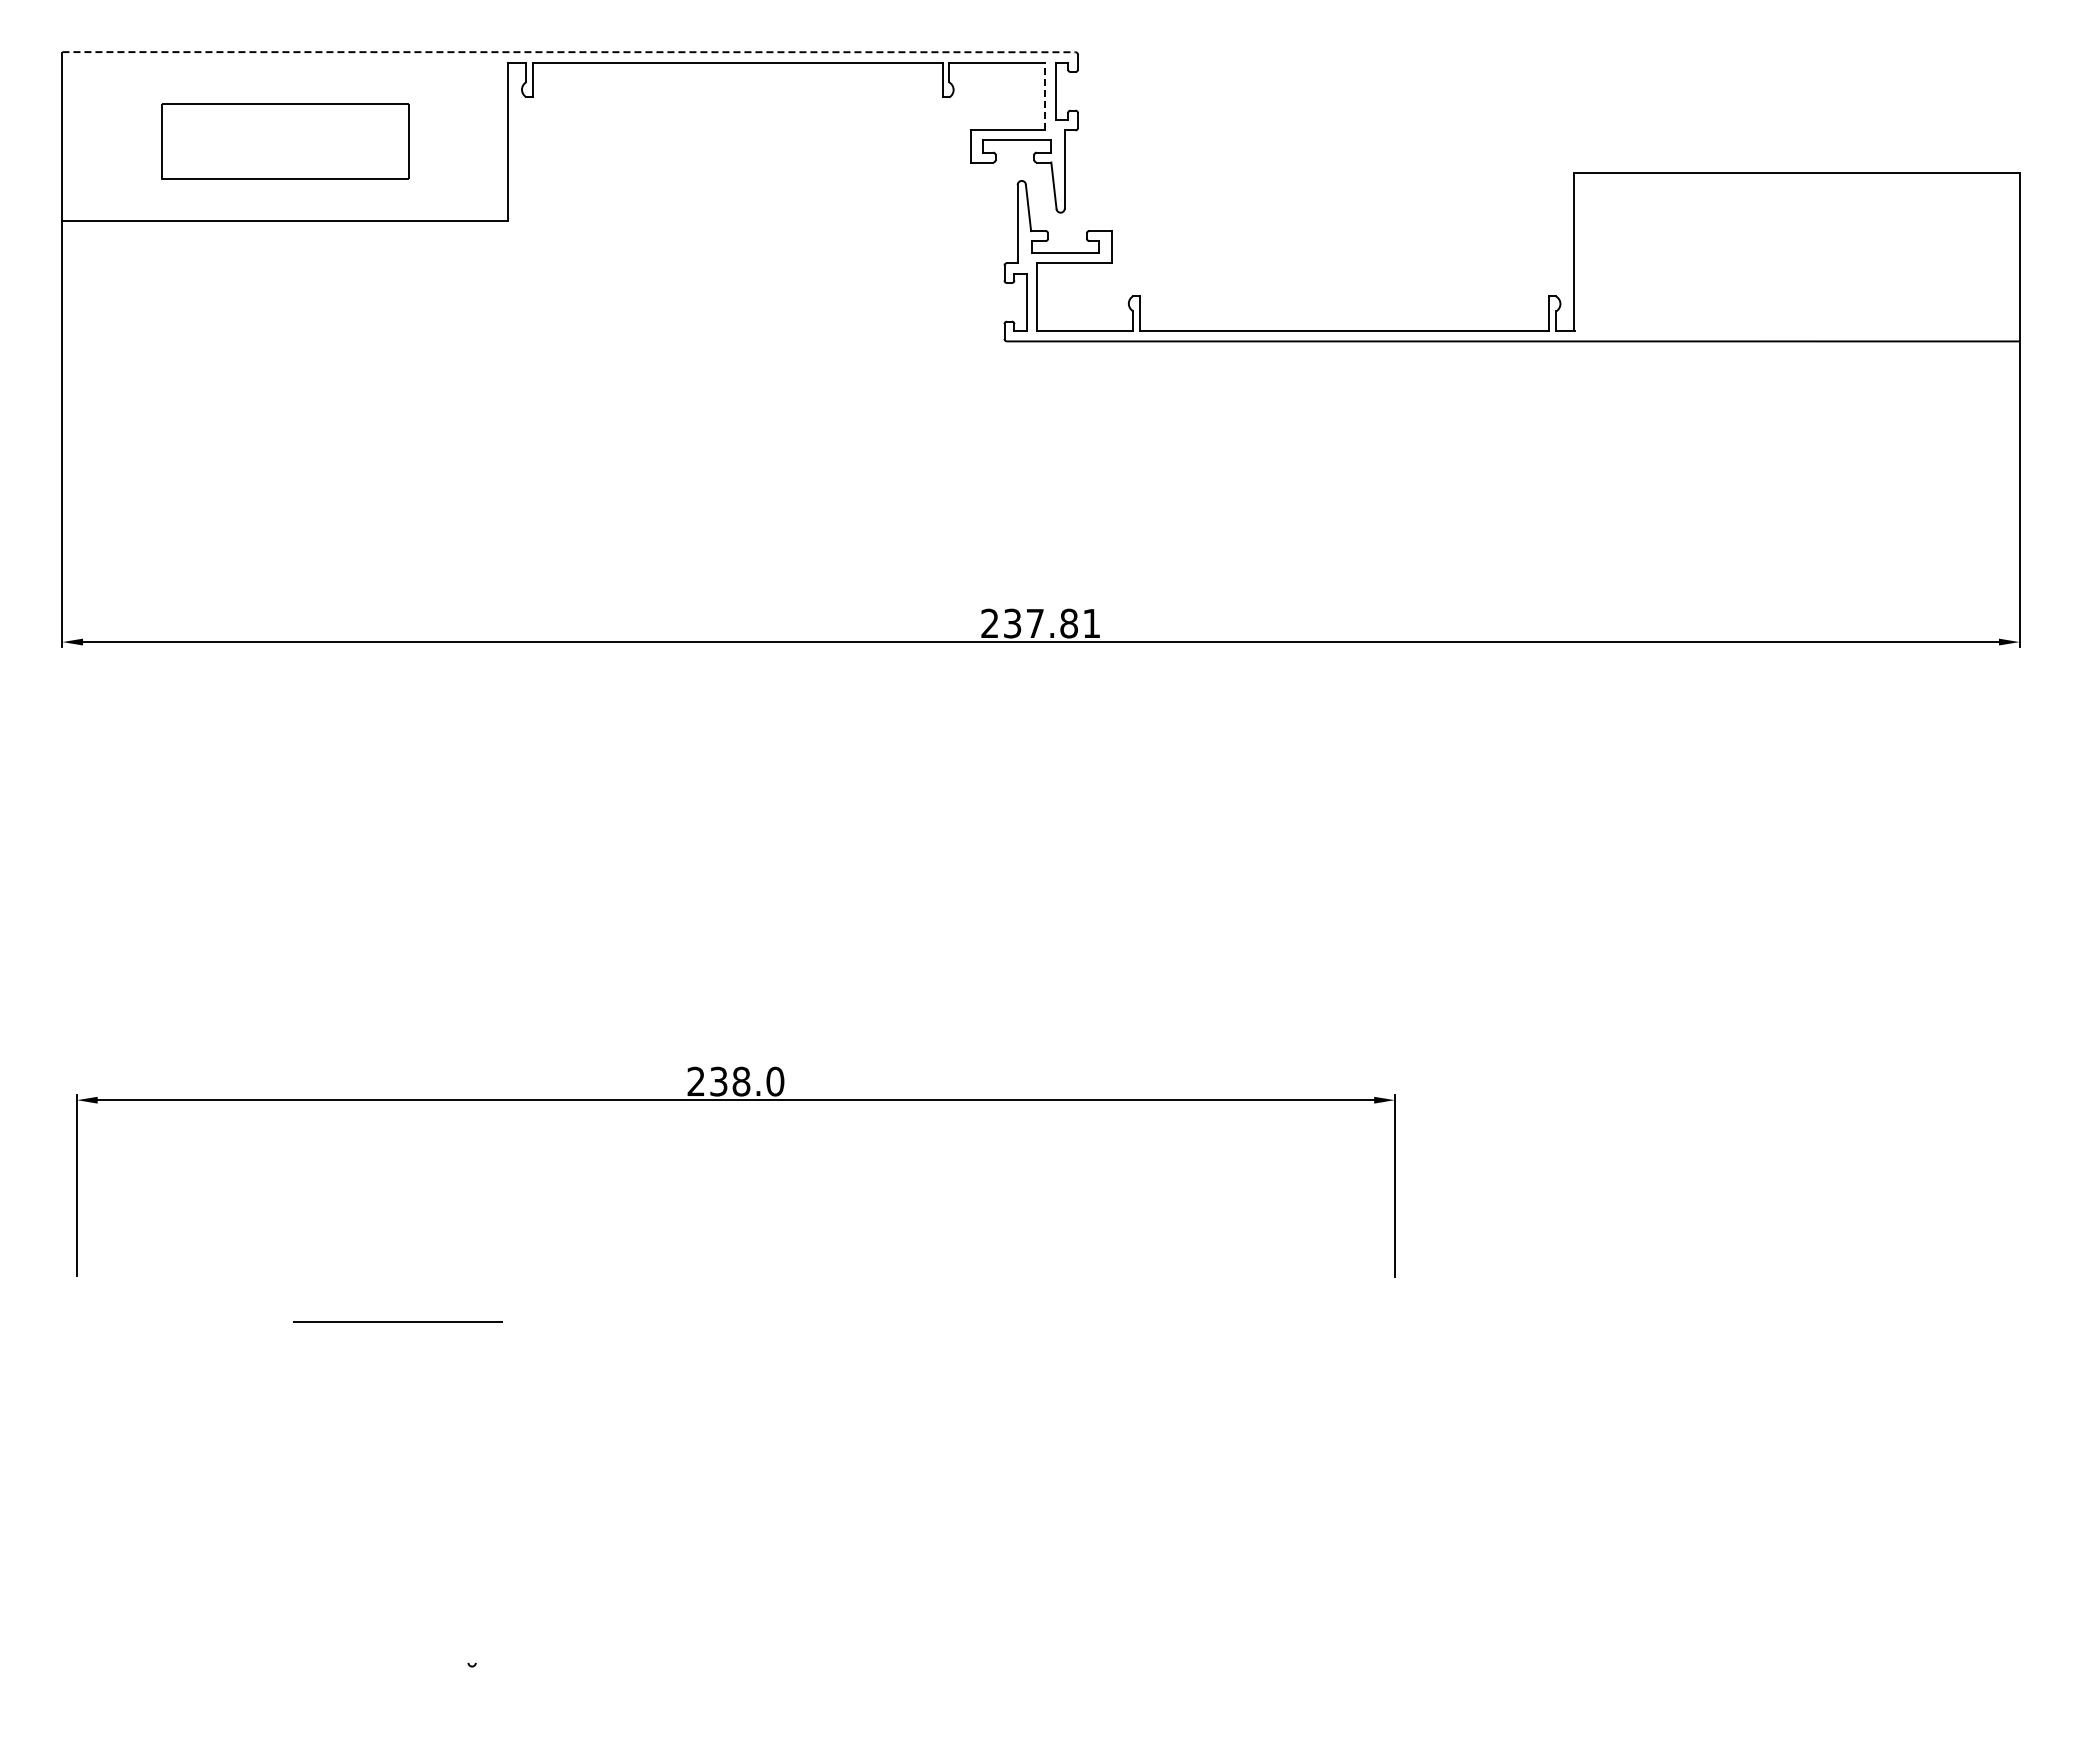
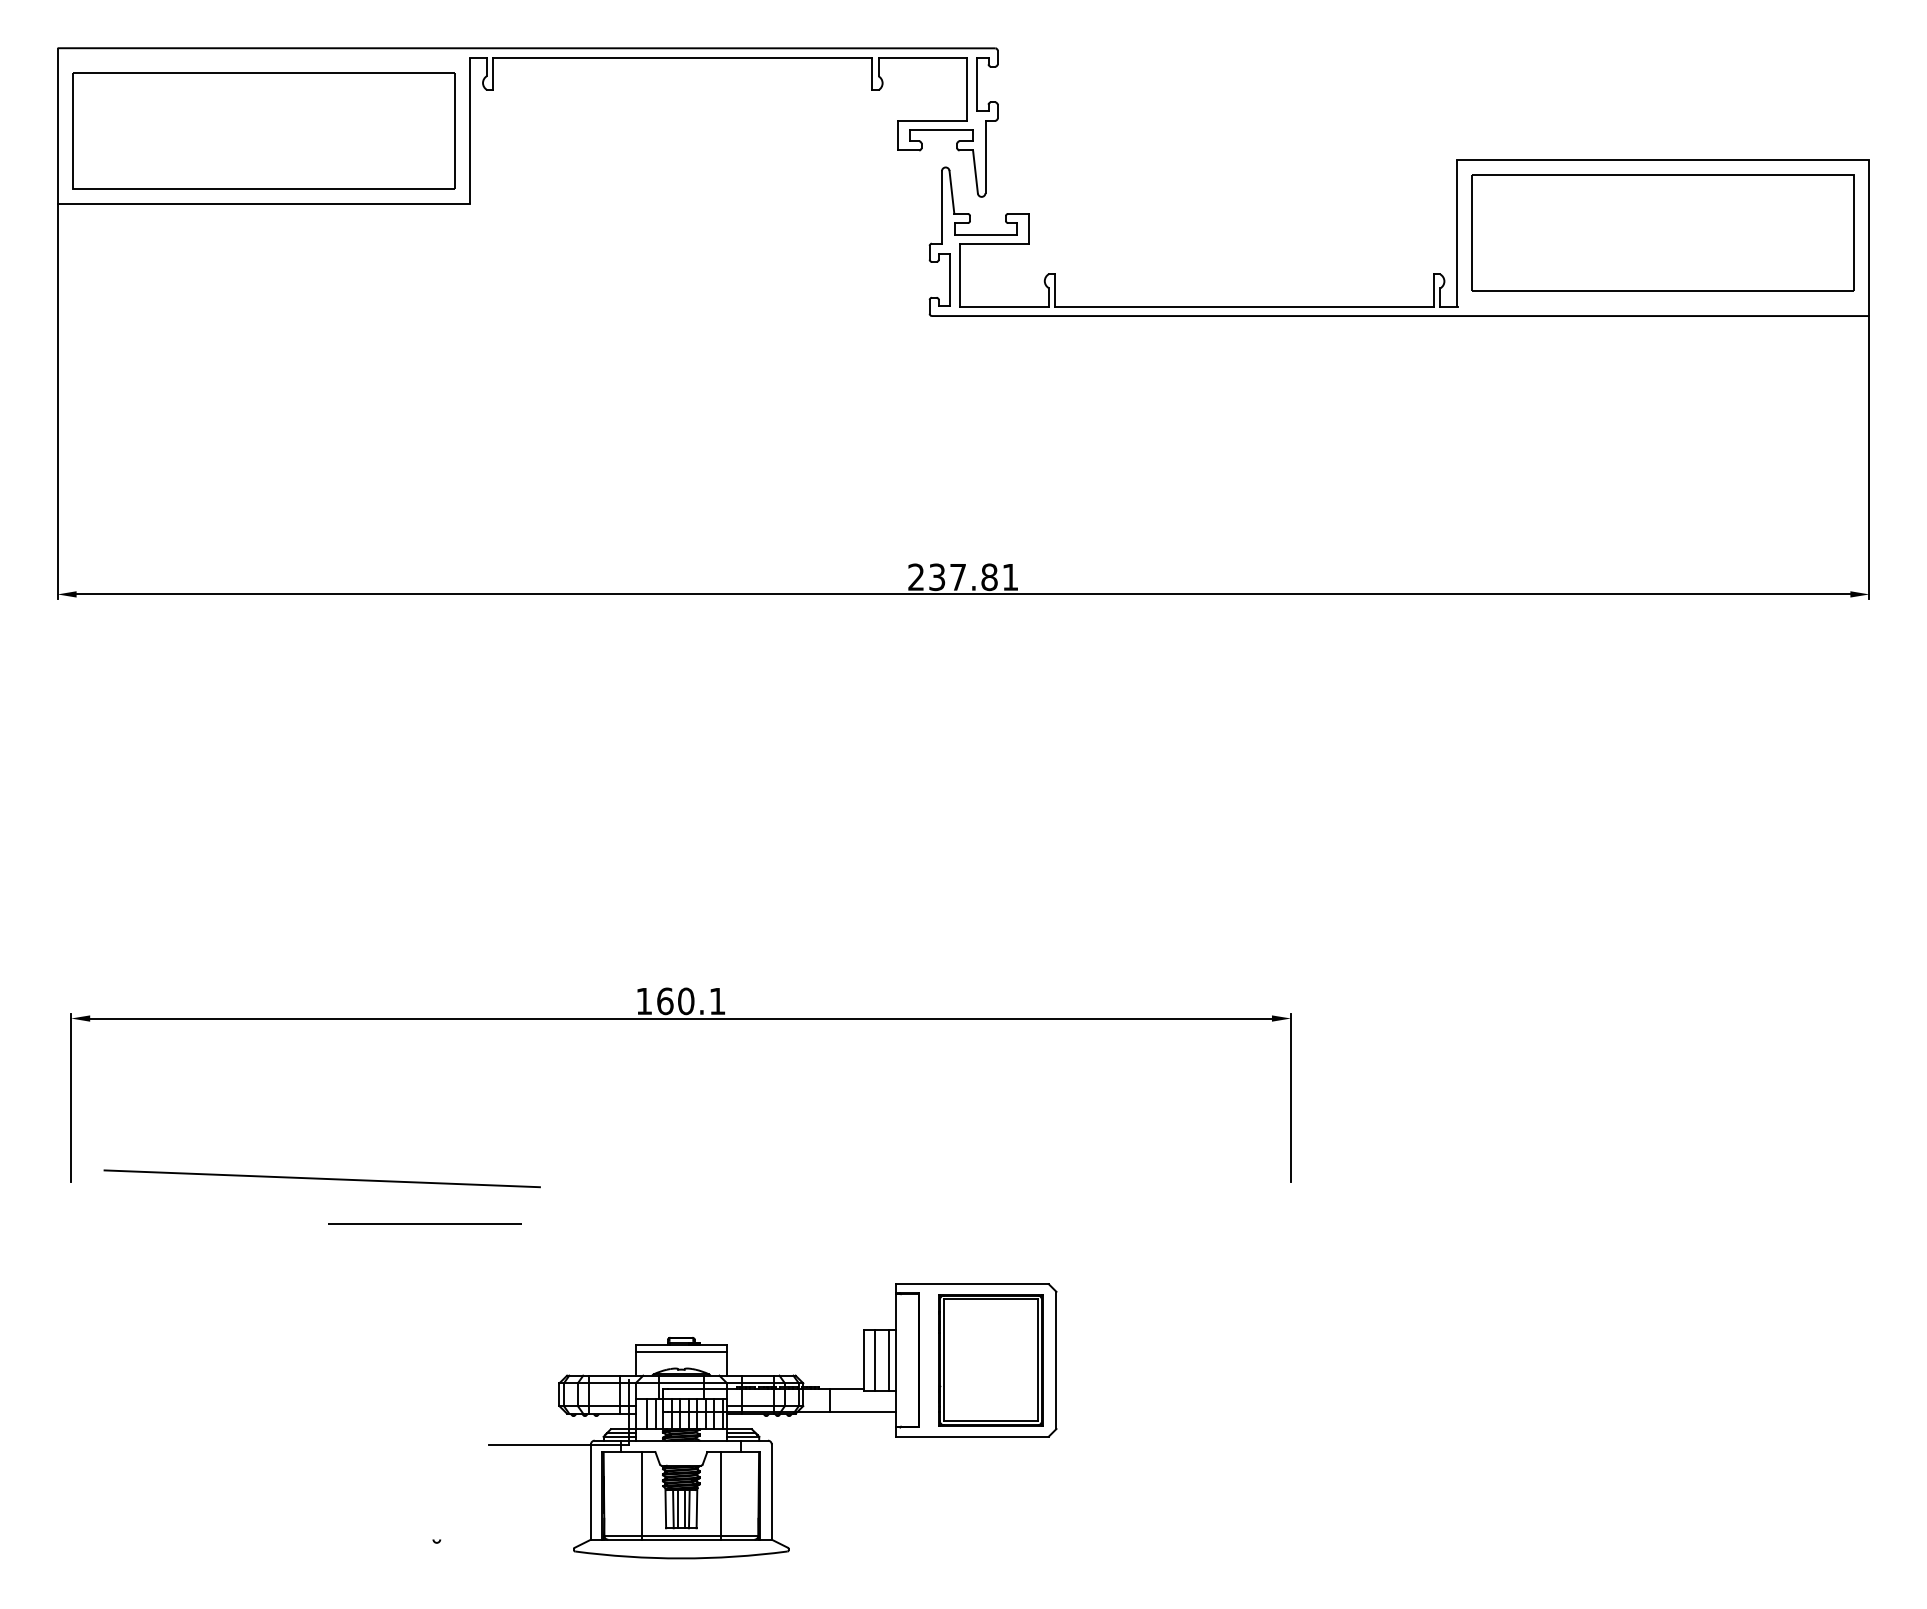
line: (568, 52) -> (526, 48), dashed -> solid
line: (1045, 96) -> (967, 89), dashed -> solid
part: (285, 141) -> (264, 130), size x1.67
part: (1796, 251) -> (1662, 232), added
text: (735, 1081) -> (680, 1001), 238.0 -> 160.1
line: (348, 1273) -> (322, 1178), added
line: (397, 1321) -> (424, 1223), moved
part: (837, 1529) -> (775, 1415), added

